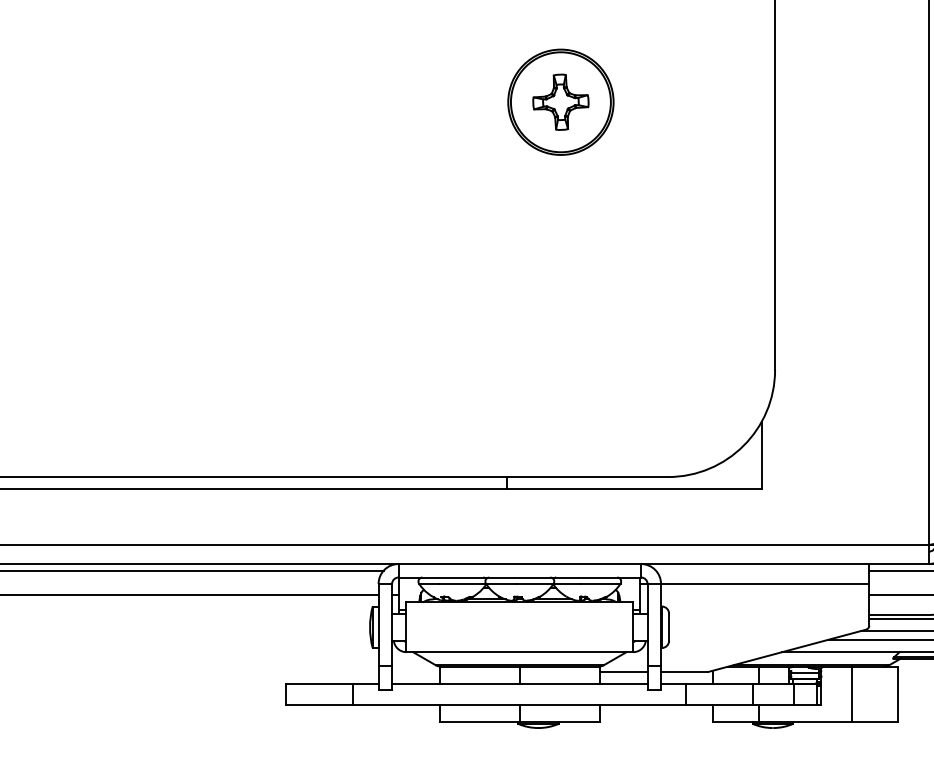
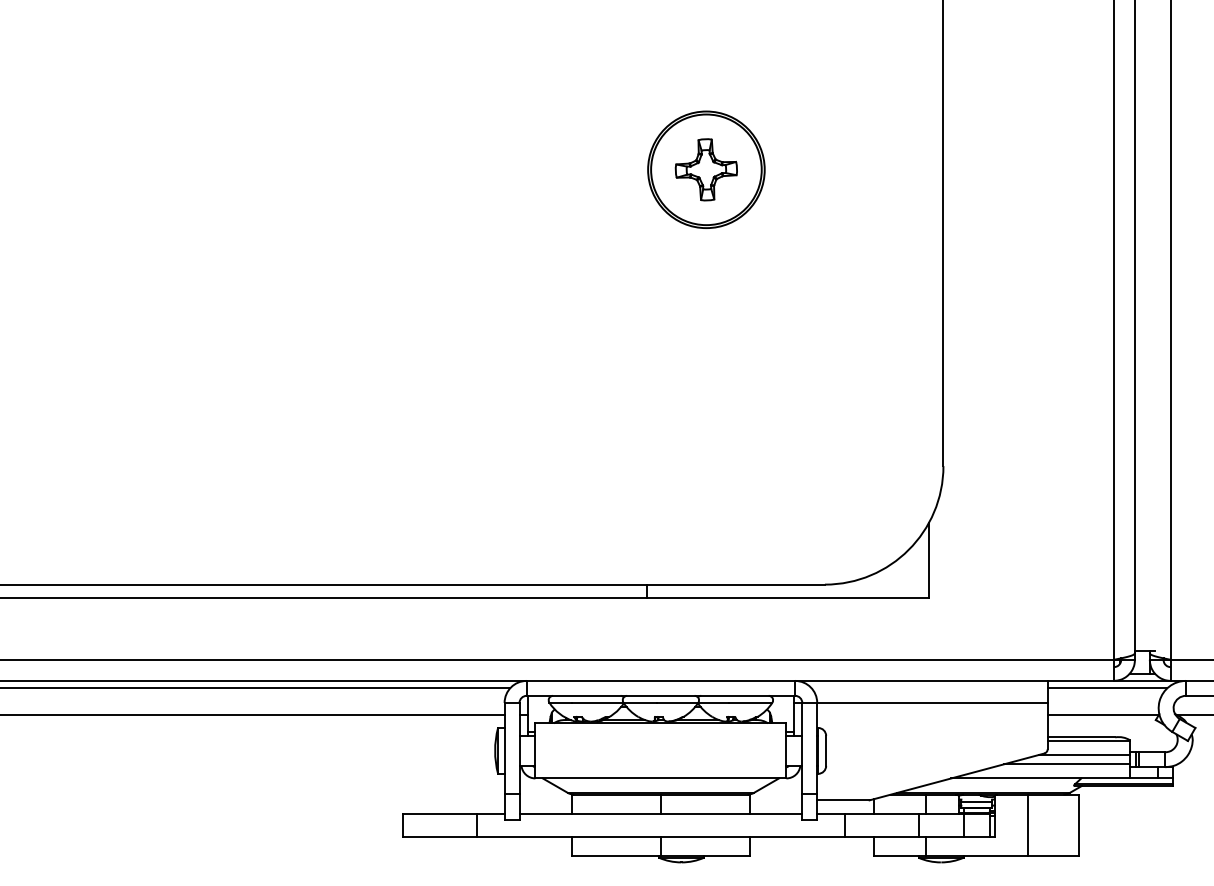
line: (623, 672) -> (775, 800), removed

